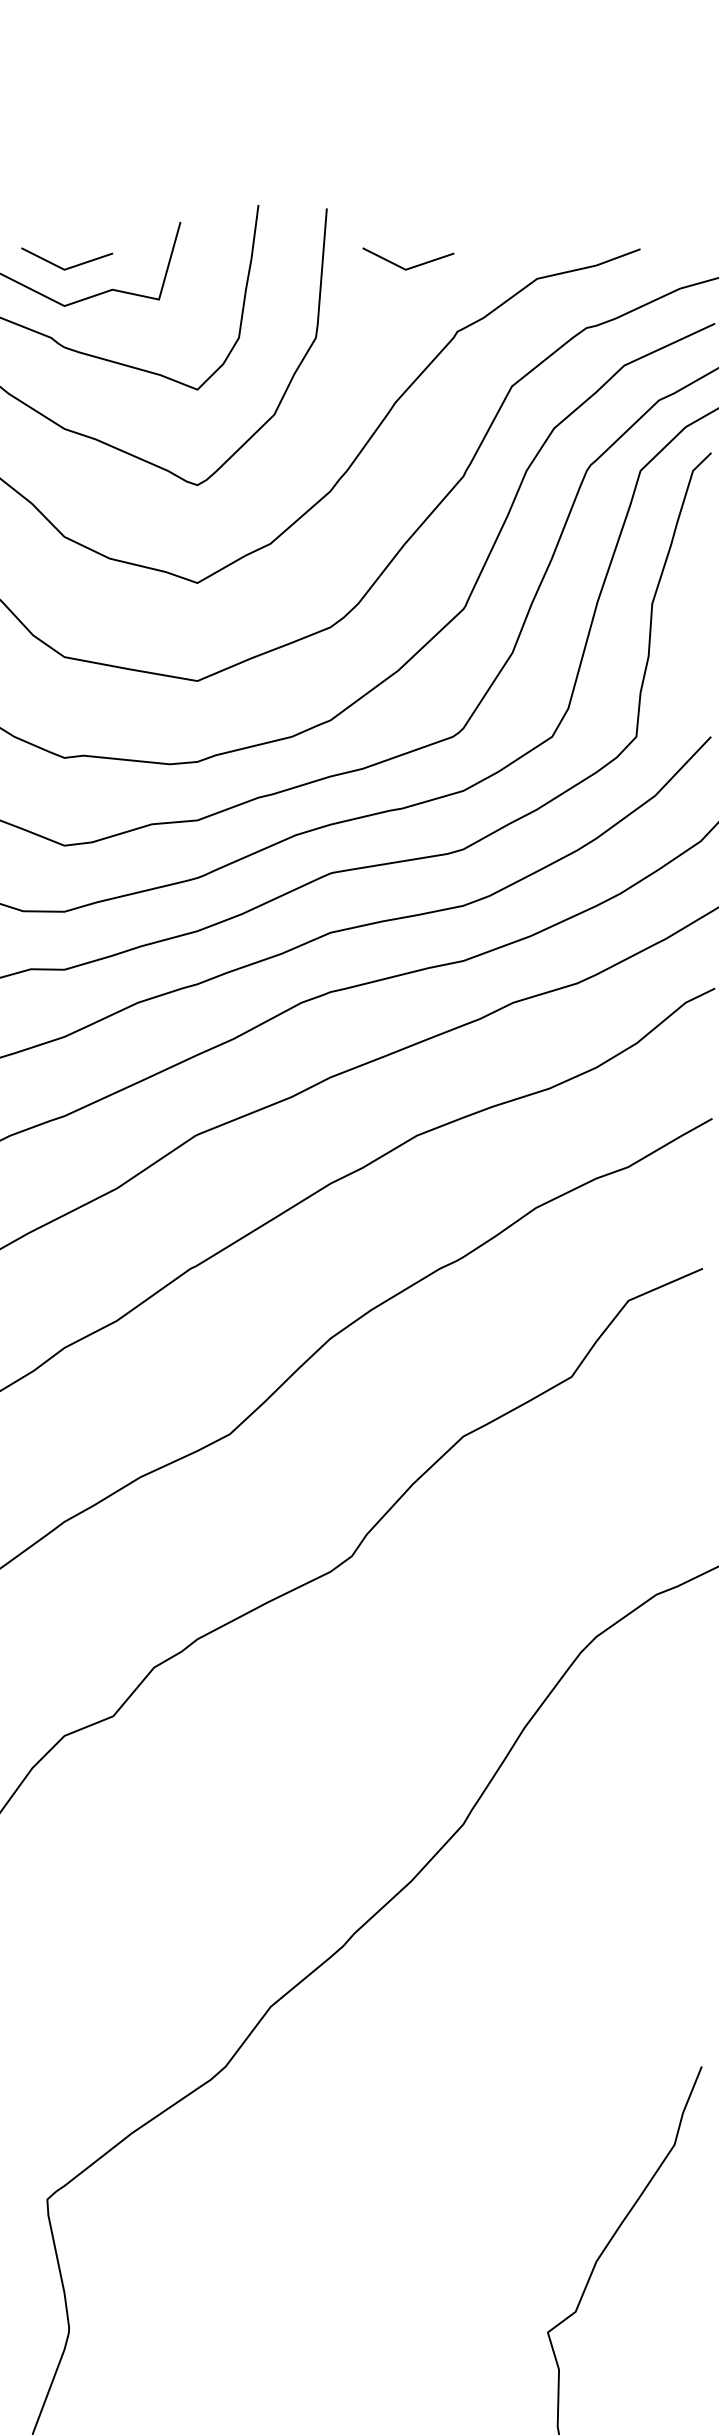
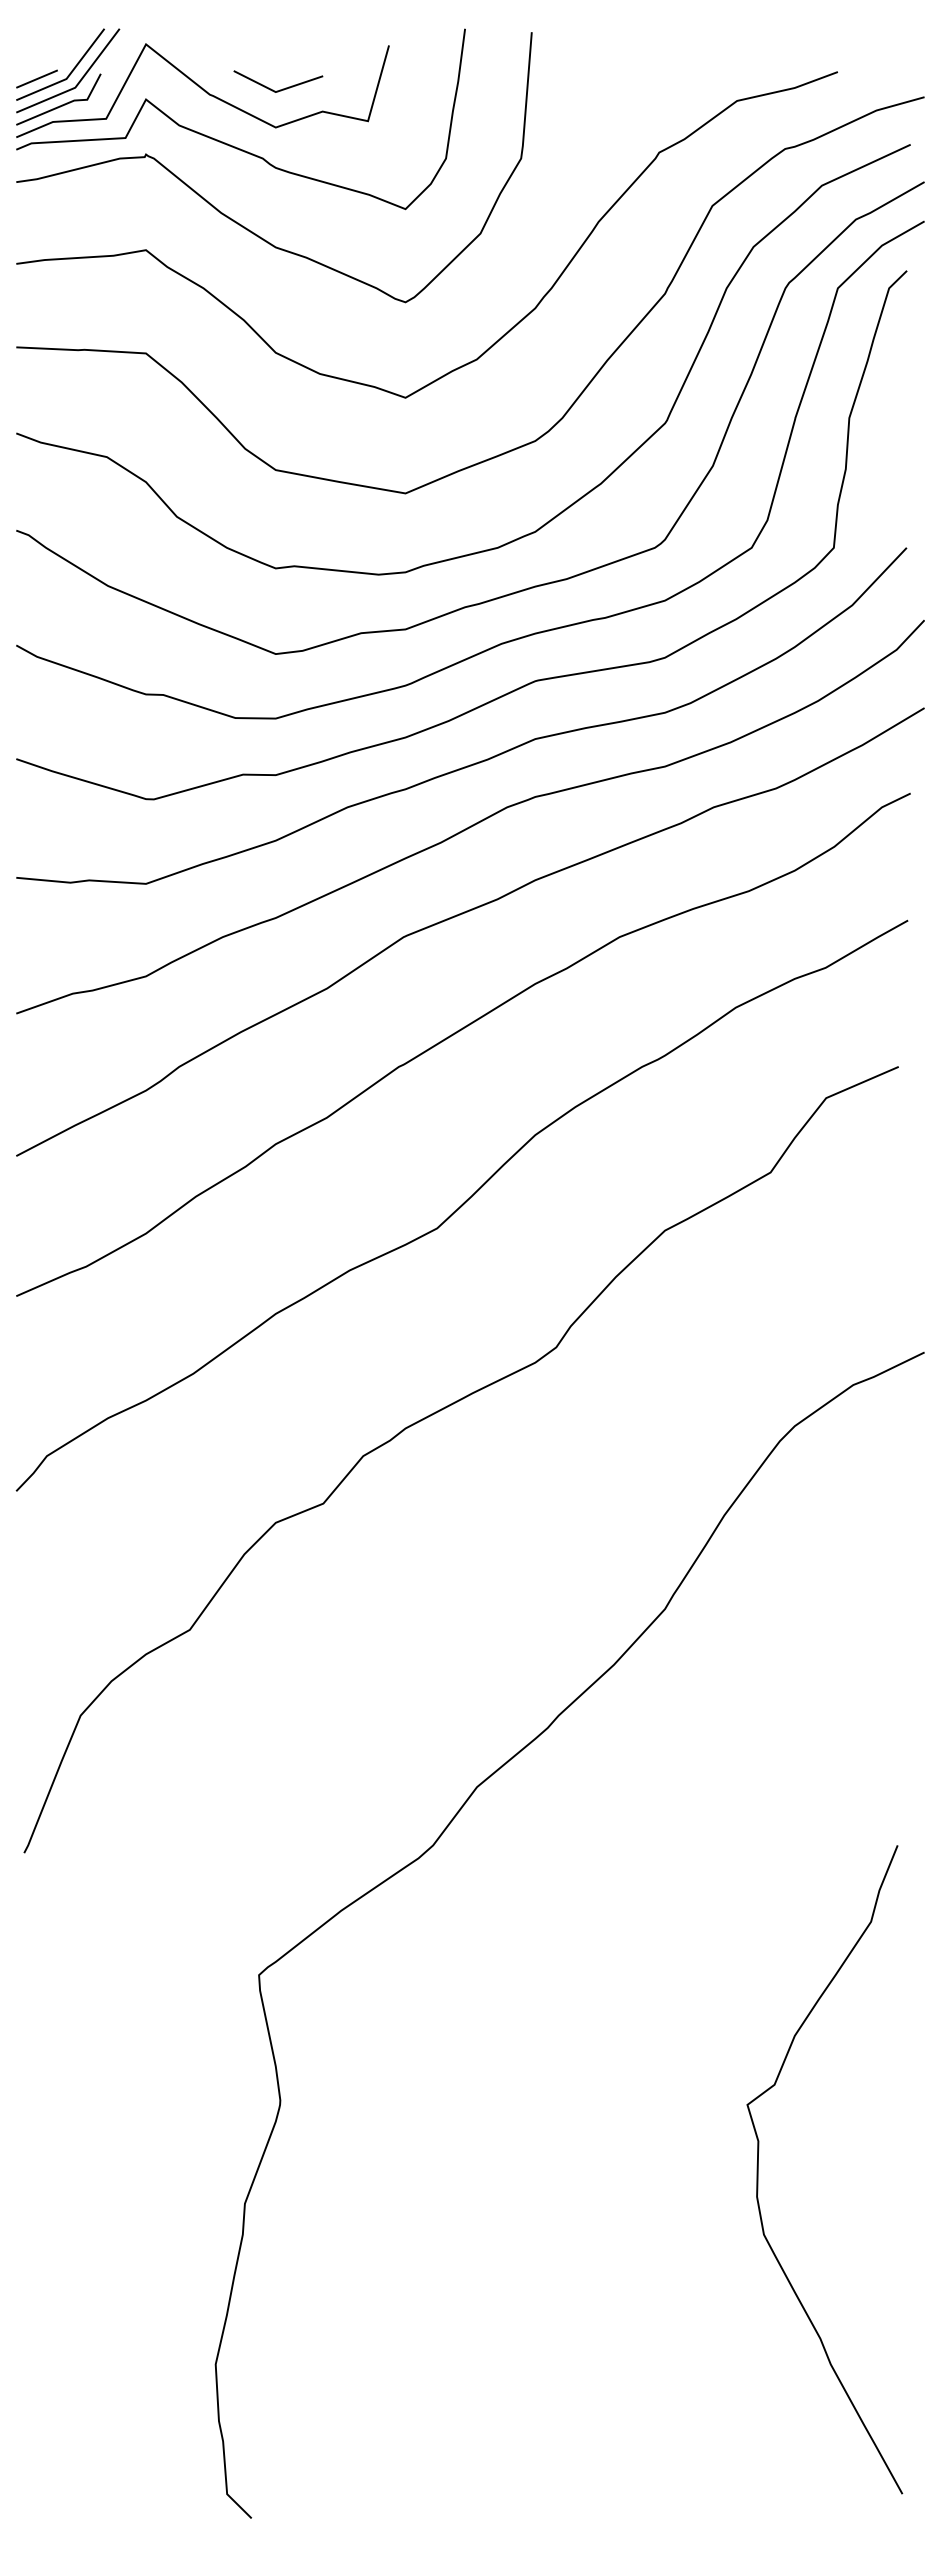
line: (412, 266) -> (615, 88), removed

